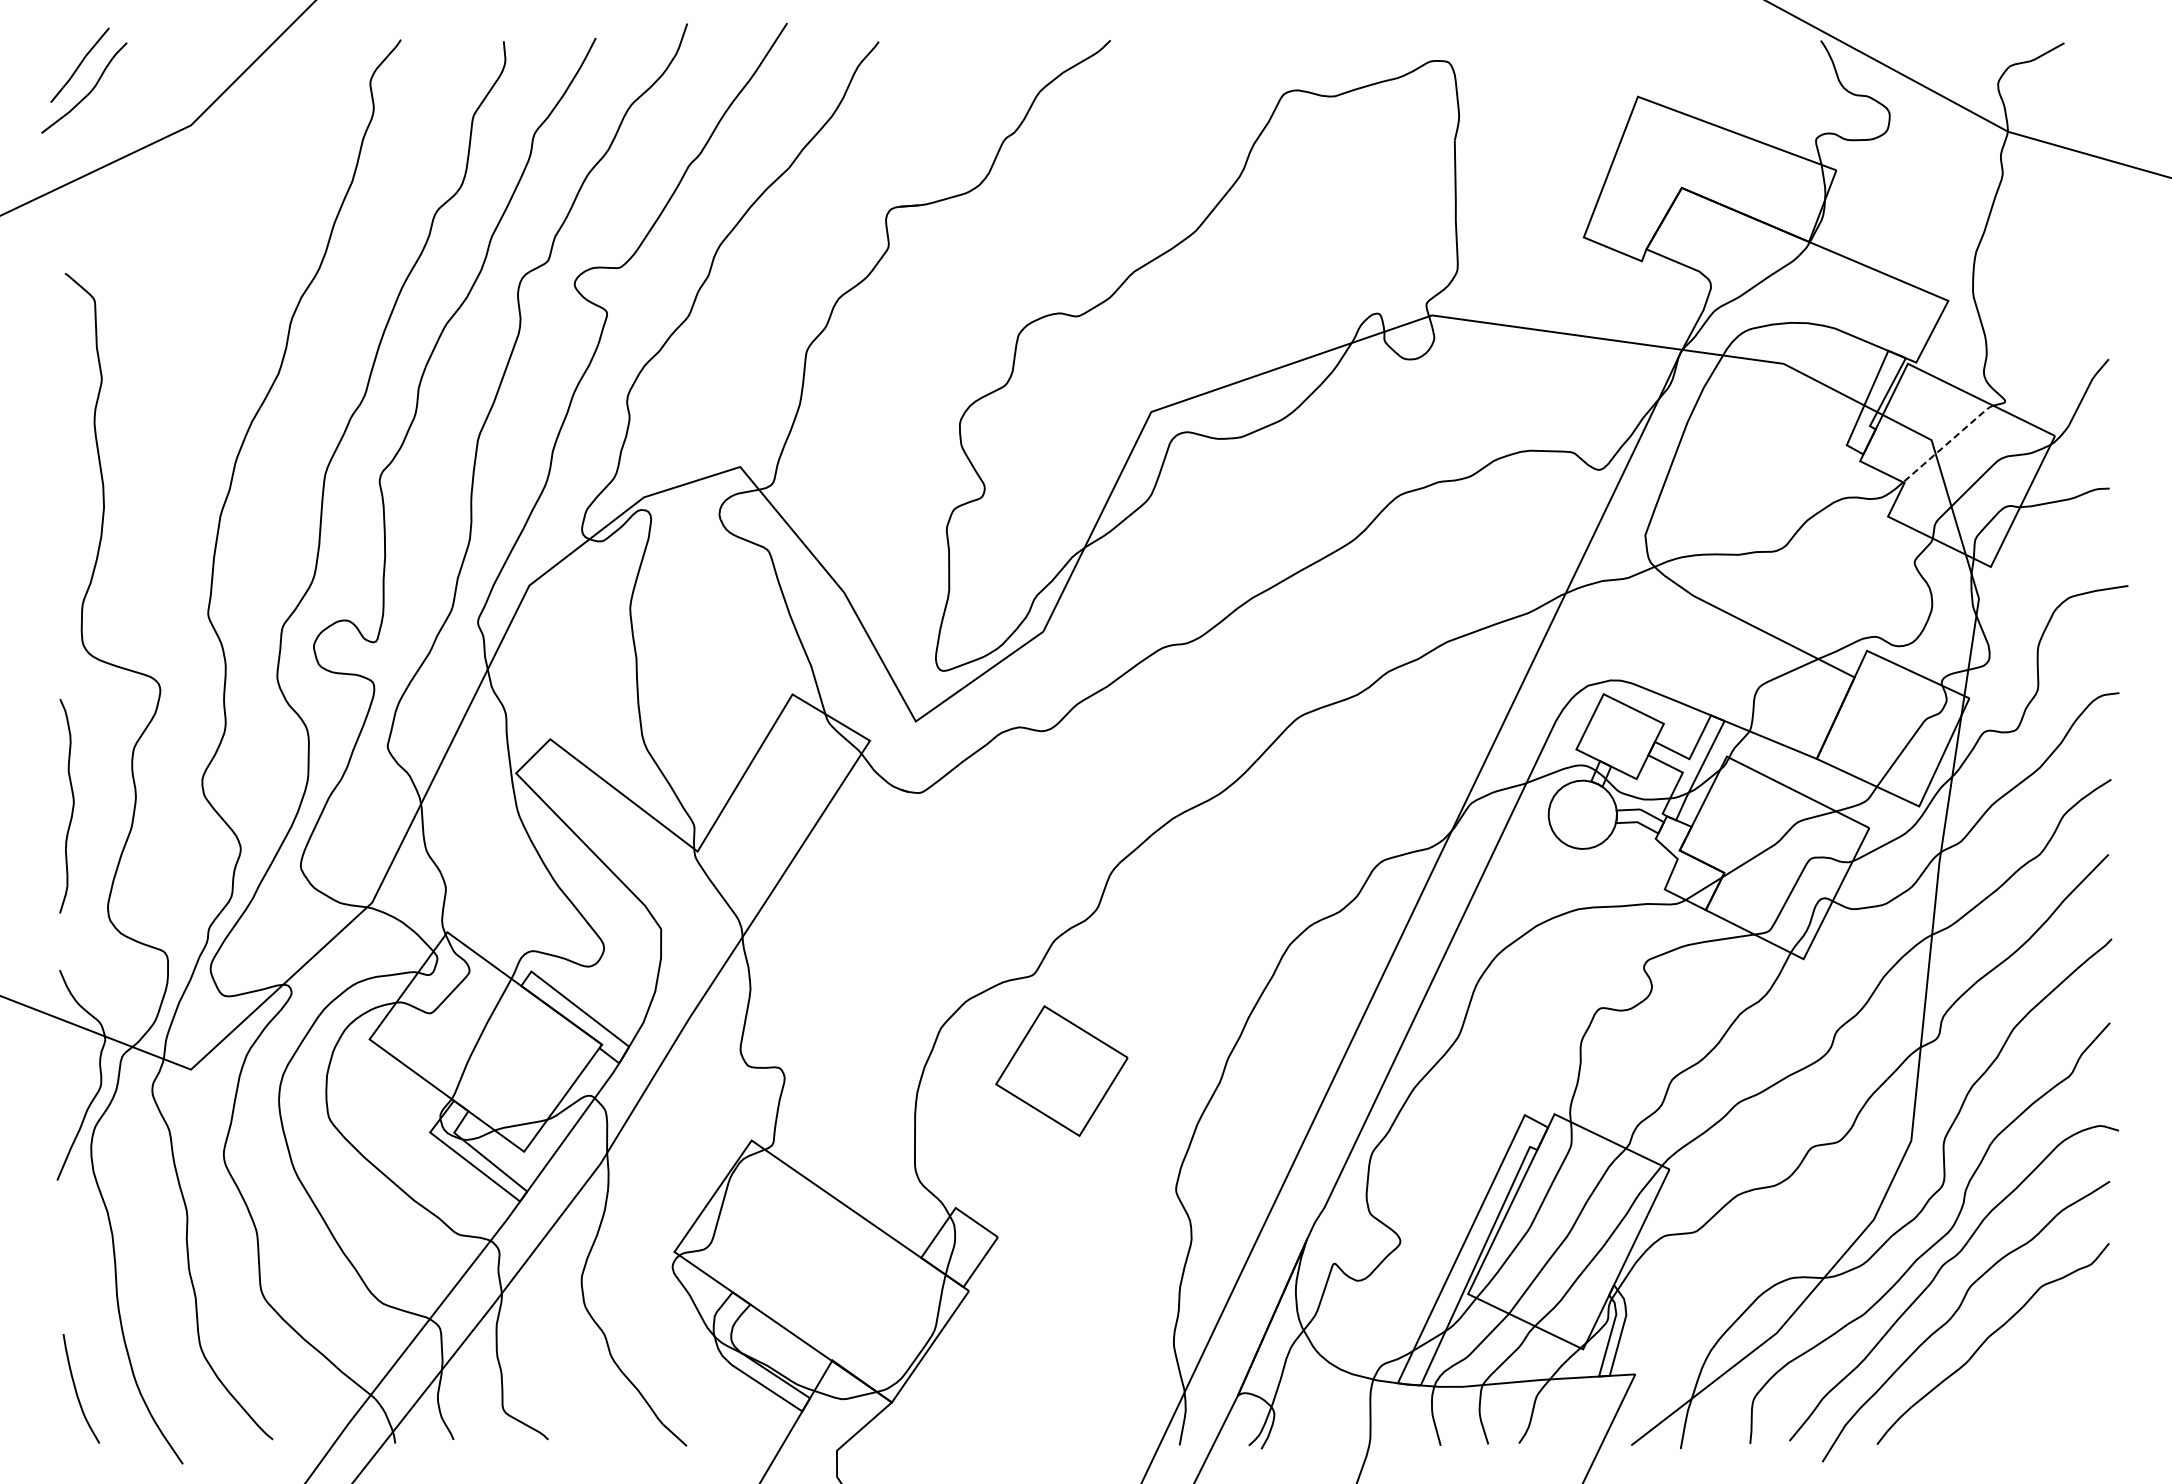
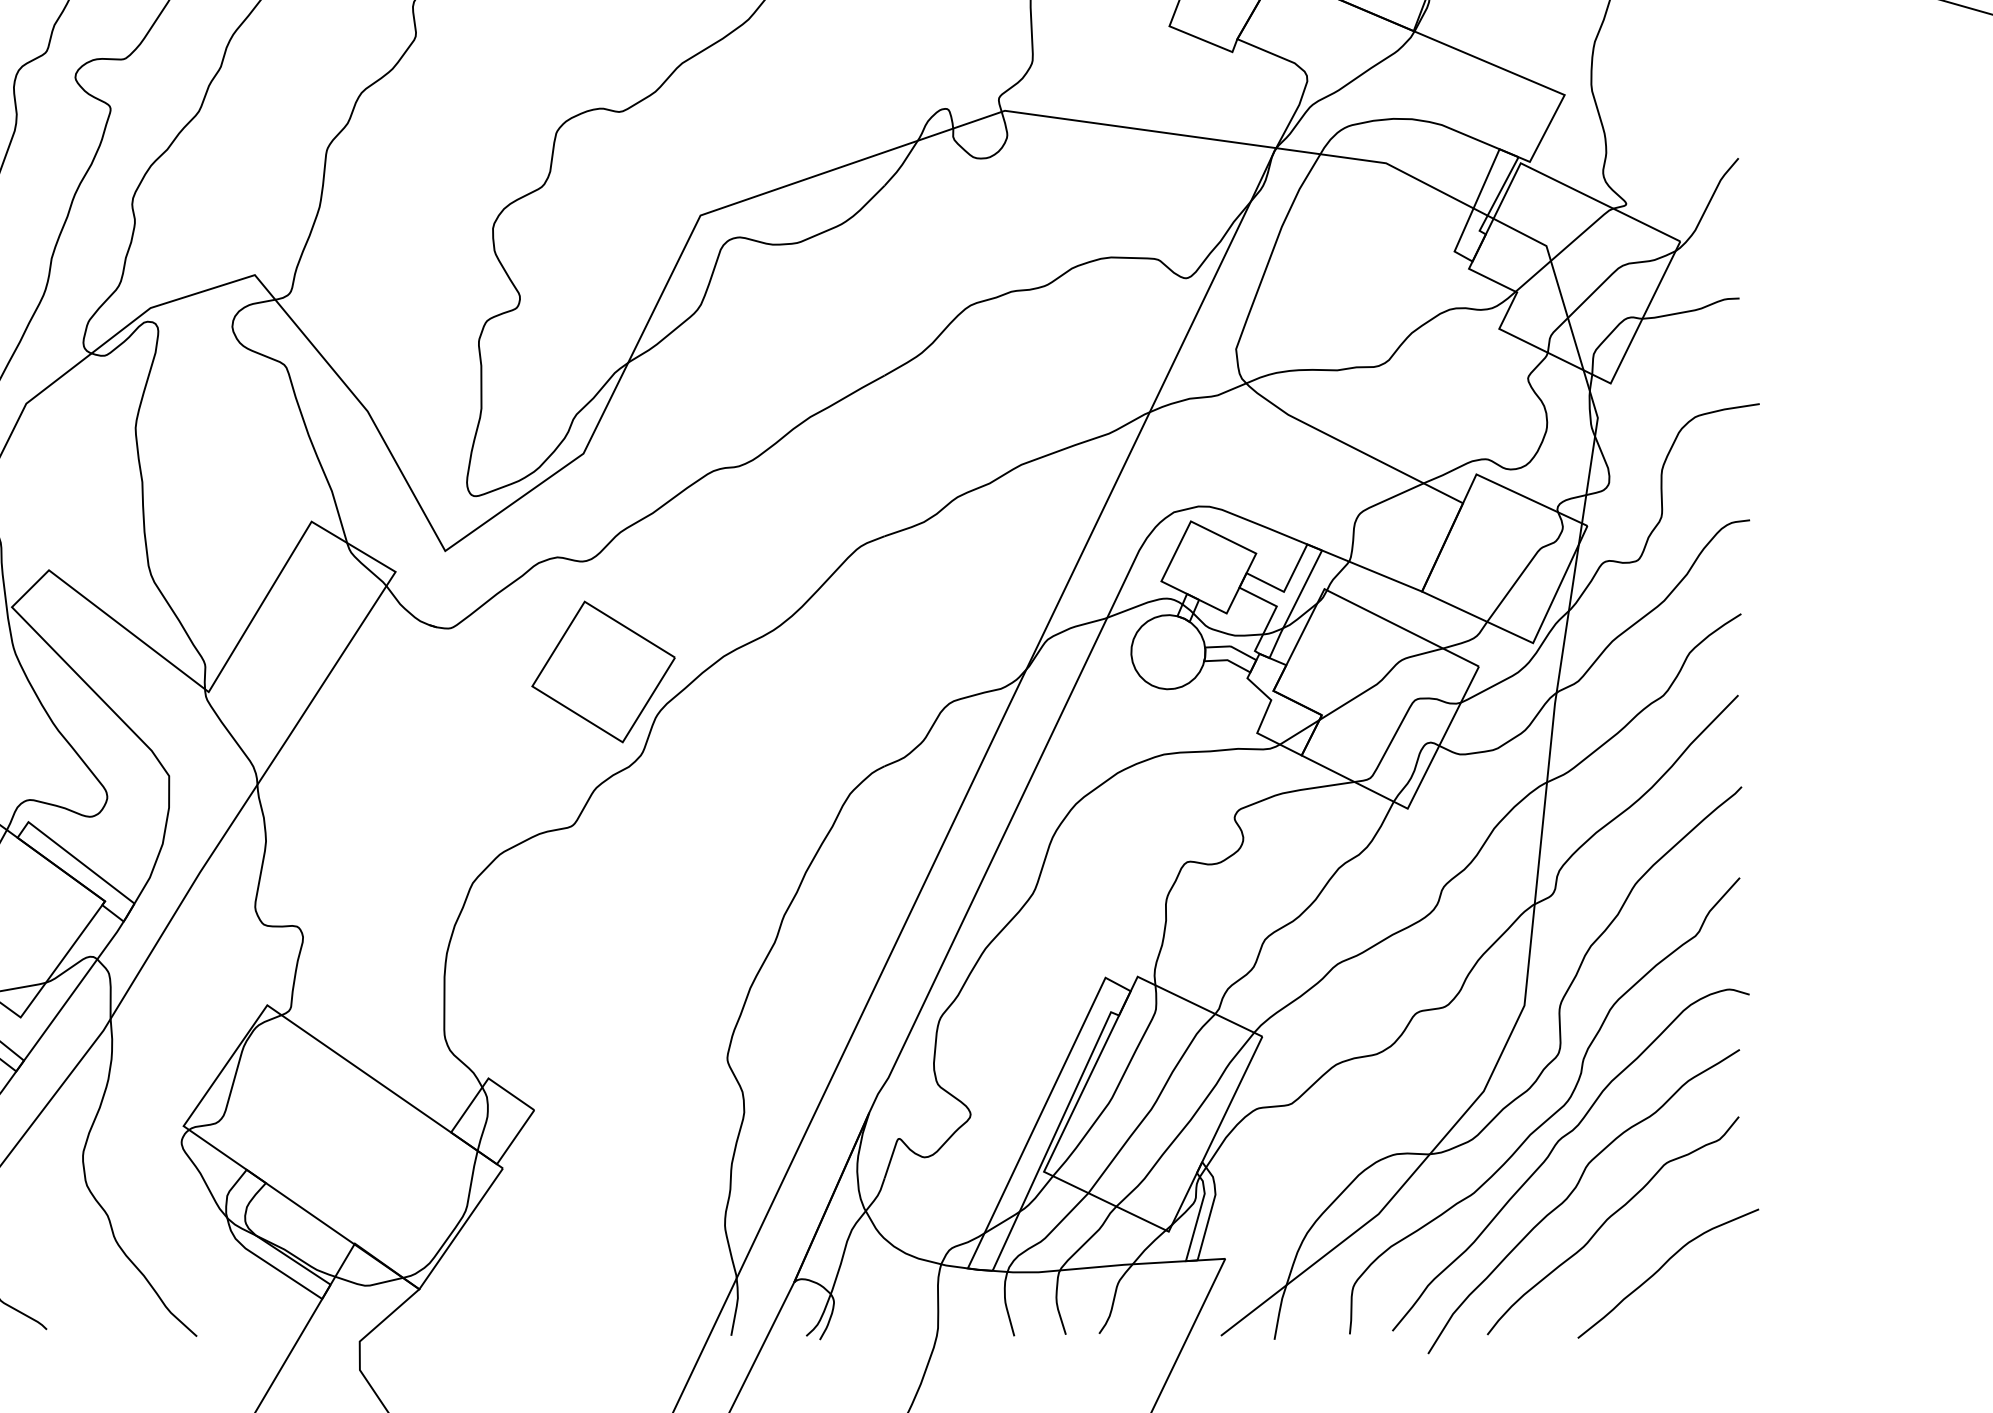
line: (1948, 442) -> (1564, 248), dashed -> solid
part: (1061, 1070) -> (603, 671), moved
curve: (2038, 1382) -> (1662, 1267), added

